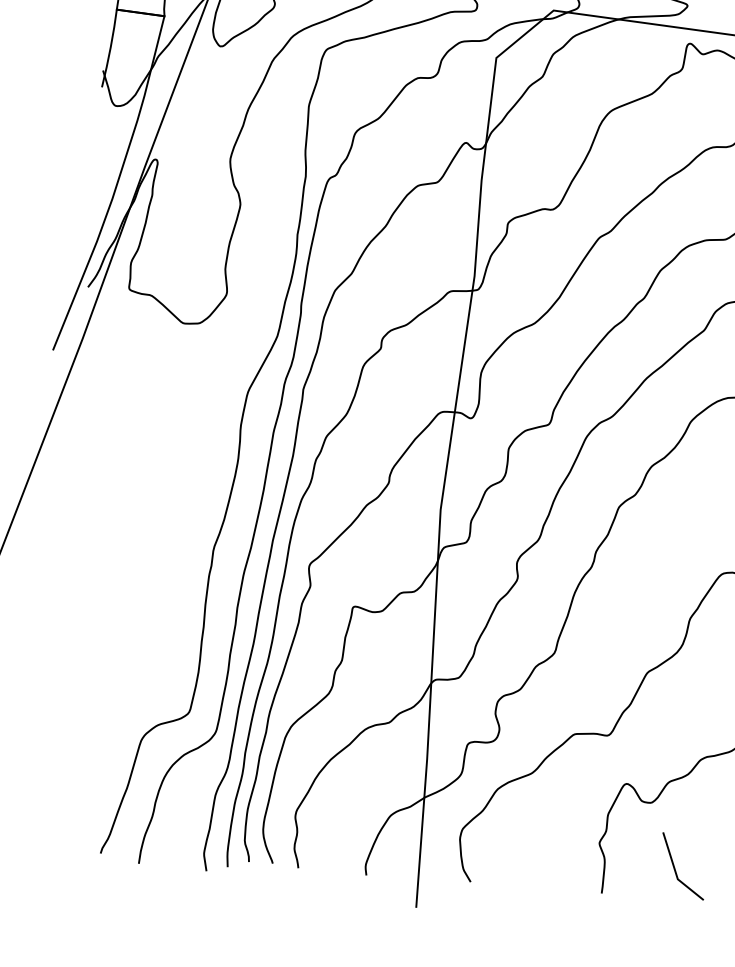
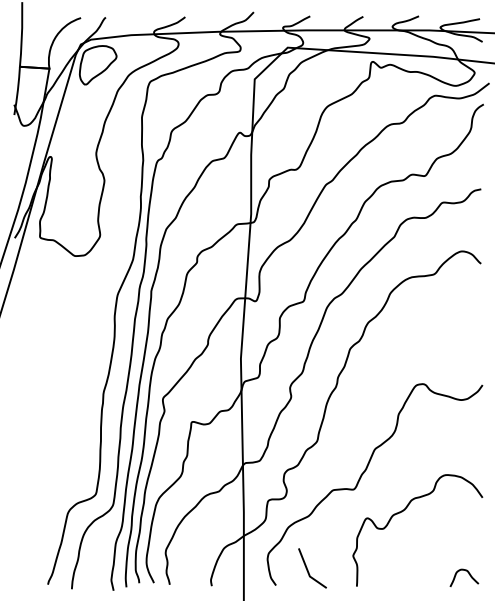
line: (676, 867) -> (308, 569), moved

